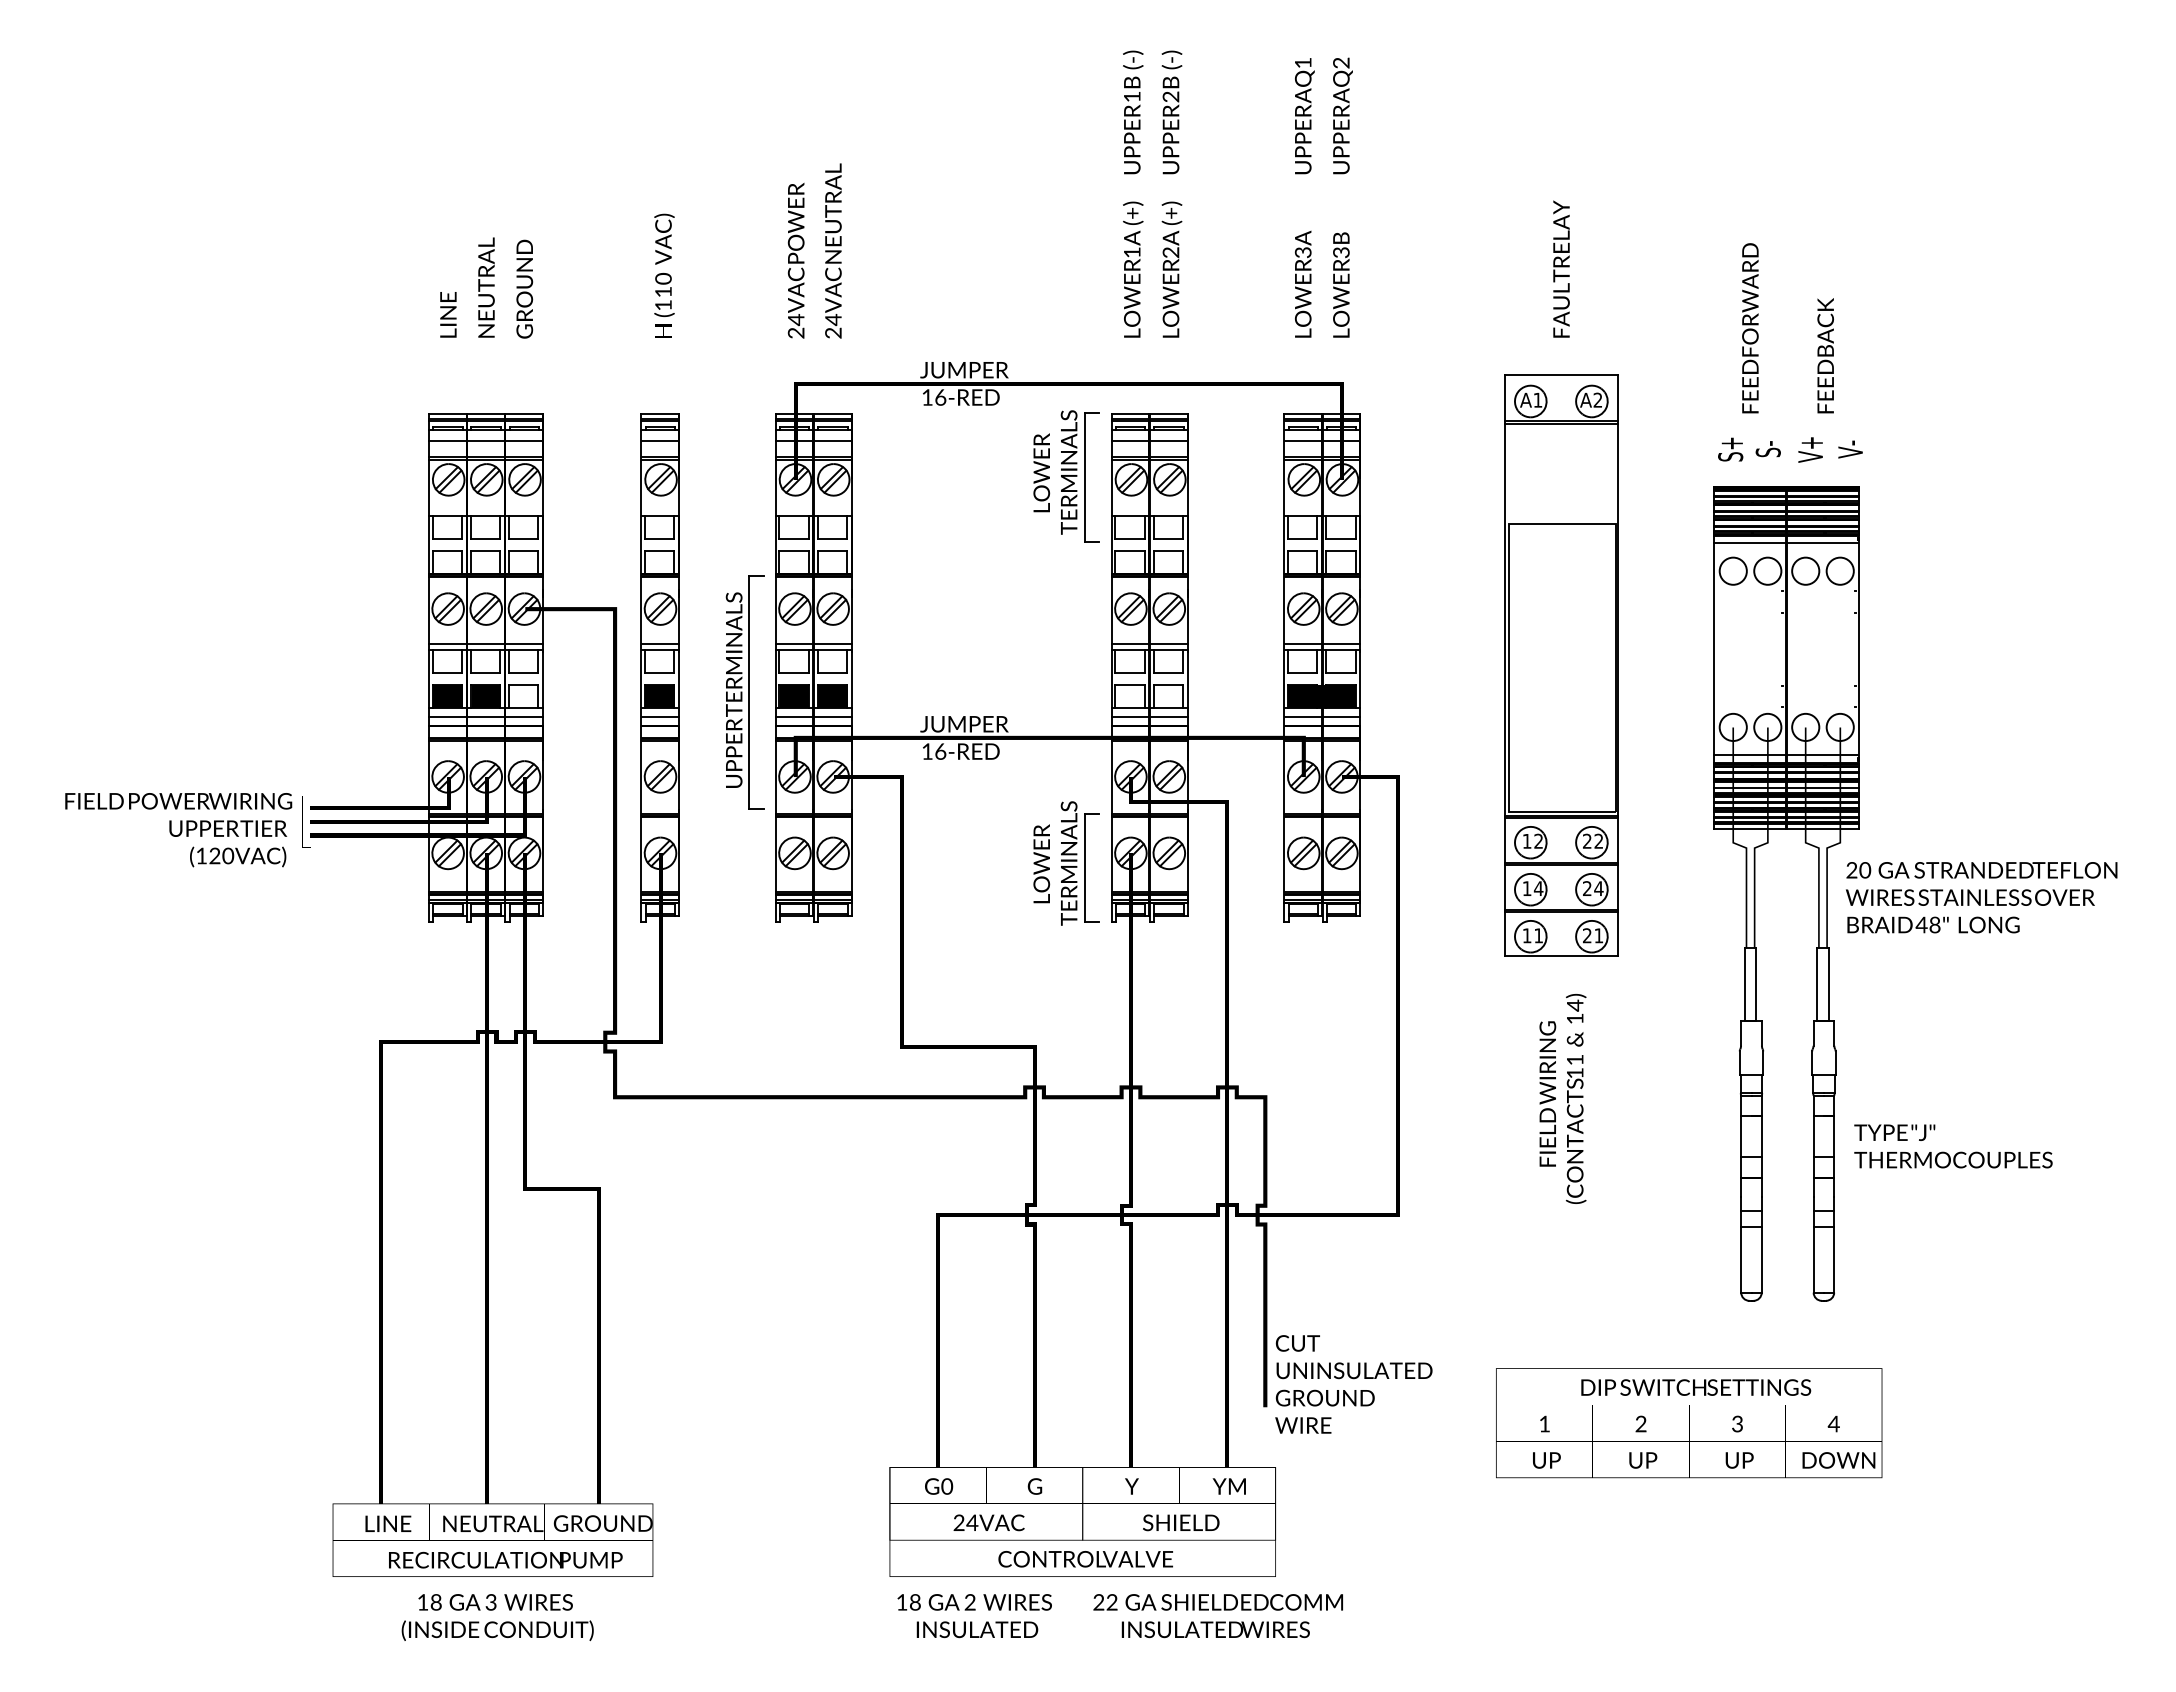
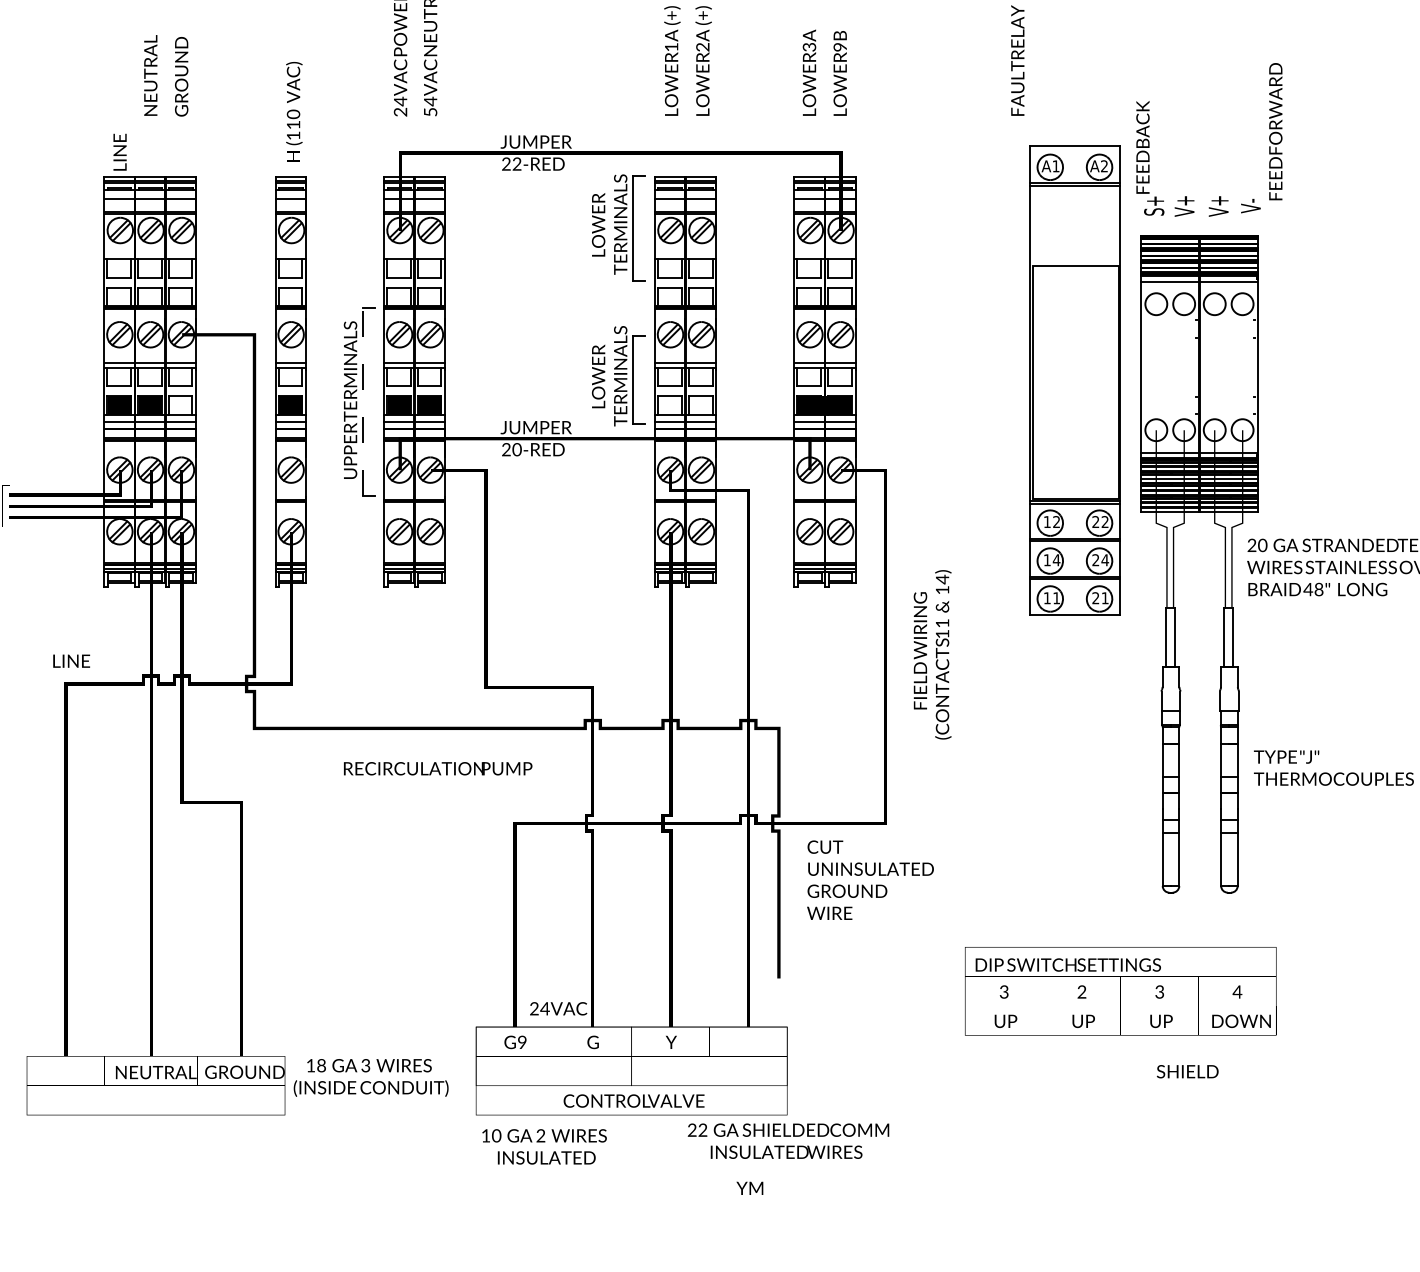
text: (1341, 252) -> (840, 47), 3B -> 9B
text: (664, 275) -> (294, 111), moved
text: (448, 314) -> (120, 152), moved
text: (1750, 328) -> (1275, 131), moved
text: (833, 332) -> (430, 111), 24VAC -> 54VAC
text: (1825, 355) -> (1142, 147), moved
text: (934, 397) -> (512, 164), 16-RED -> 22-RED
text: (1767, 449) -> (1183, 206), S- -> V+
part: (1561, 665) -> (1075, 380), moved
line: (749, 692) -> (362, 402), solid -> dashed
text: (934, 751) -> (512, 449), 16-RED -> 20-RED
part: (1066, 863) -> (618, 376), moved
text: (1562, 1098) -> (932, 654), moved
text: (1353, 1384) -> (870, 880), moved
text: (1696, 1387) -> (1068, 964), moved
text: (1544, 1423) -> (1004, 991), 1 -> 3
text: (947, 1486) -> (522, 1042), G0 -> G9
text: (1228, 1486) -> (749, 1188), moved
text: (988, 1522) -> (558, 1008), moved
text: (1181, 1522) -> (1187, 1071), moved
text: (388, 1523) -> (71, 660), moved
text: (505, 1559) -> (437, 768), moved
text: (915, 1602) -> (496, 1135), 18 -> 10
text: (1217, 1616) -> (787, 1141), moved
text: (497, 1617) -> (370, 1077), moved

